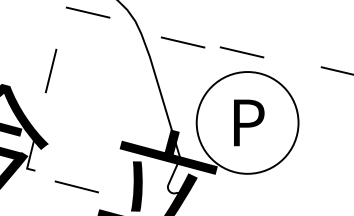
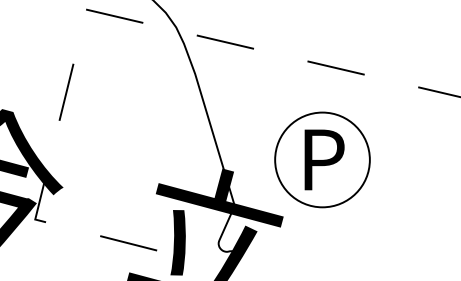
line: (182, 42) -> (224, 42), moved
line: (241, 52) -> (335, 68), moved
circle: (247, 122) -> (322, 159), size x0.71
line: (76, 186) -> (128, 242), moved

